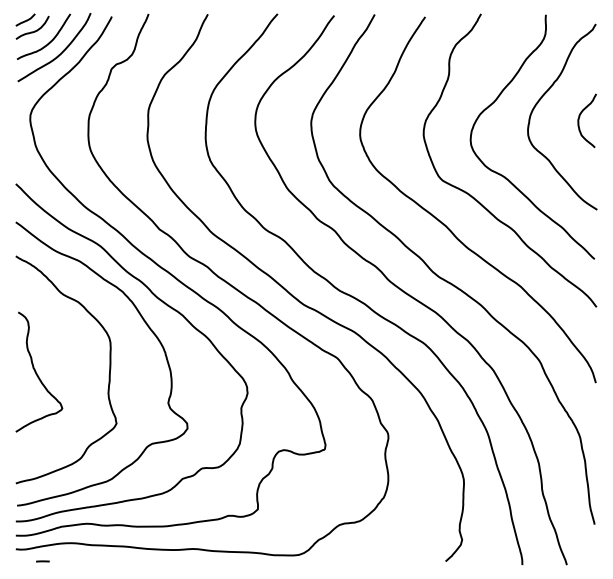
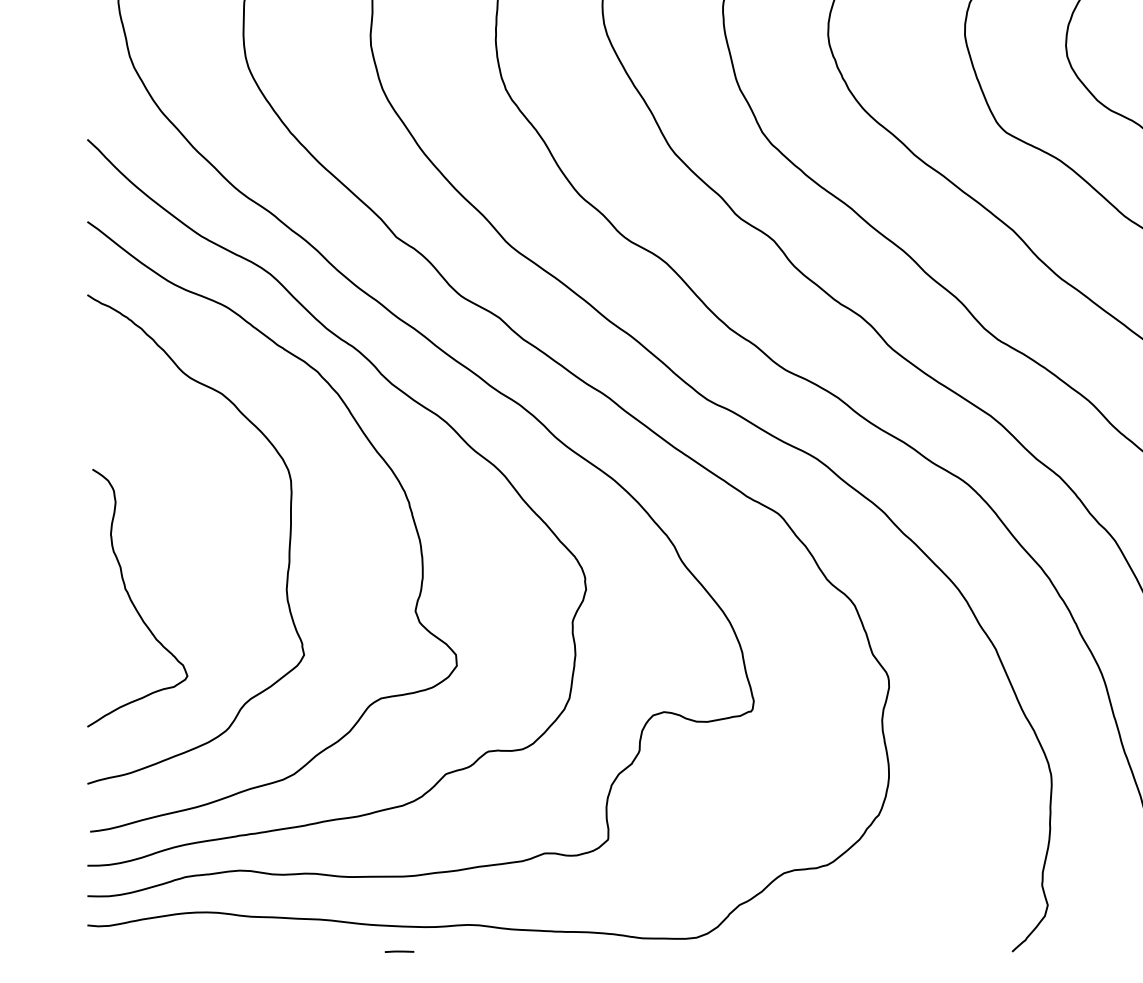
curve: (37, 373) -> (133, 601), moved
line: (42, 561) -> (398, 951), moved

